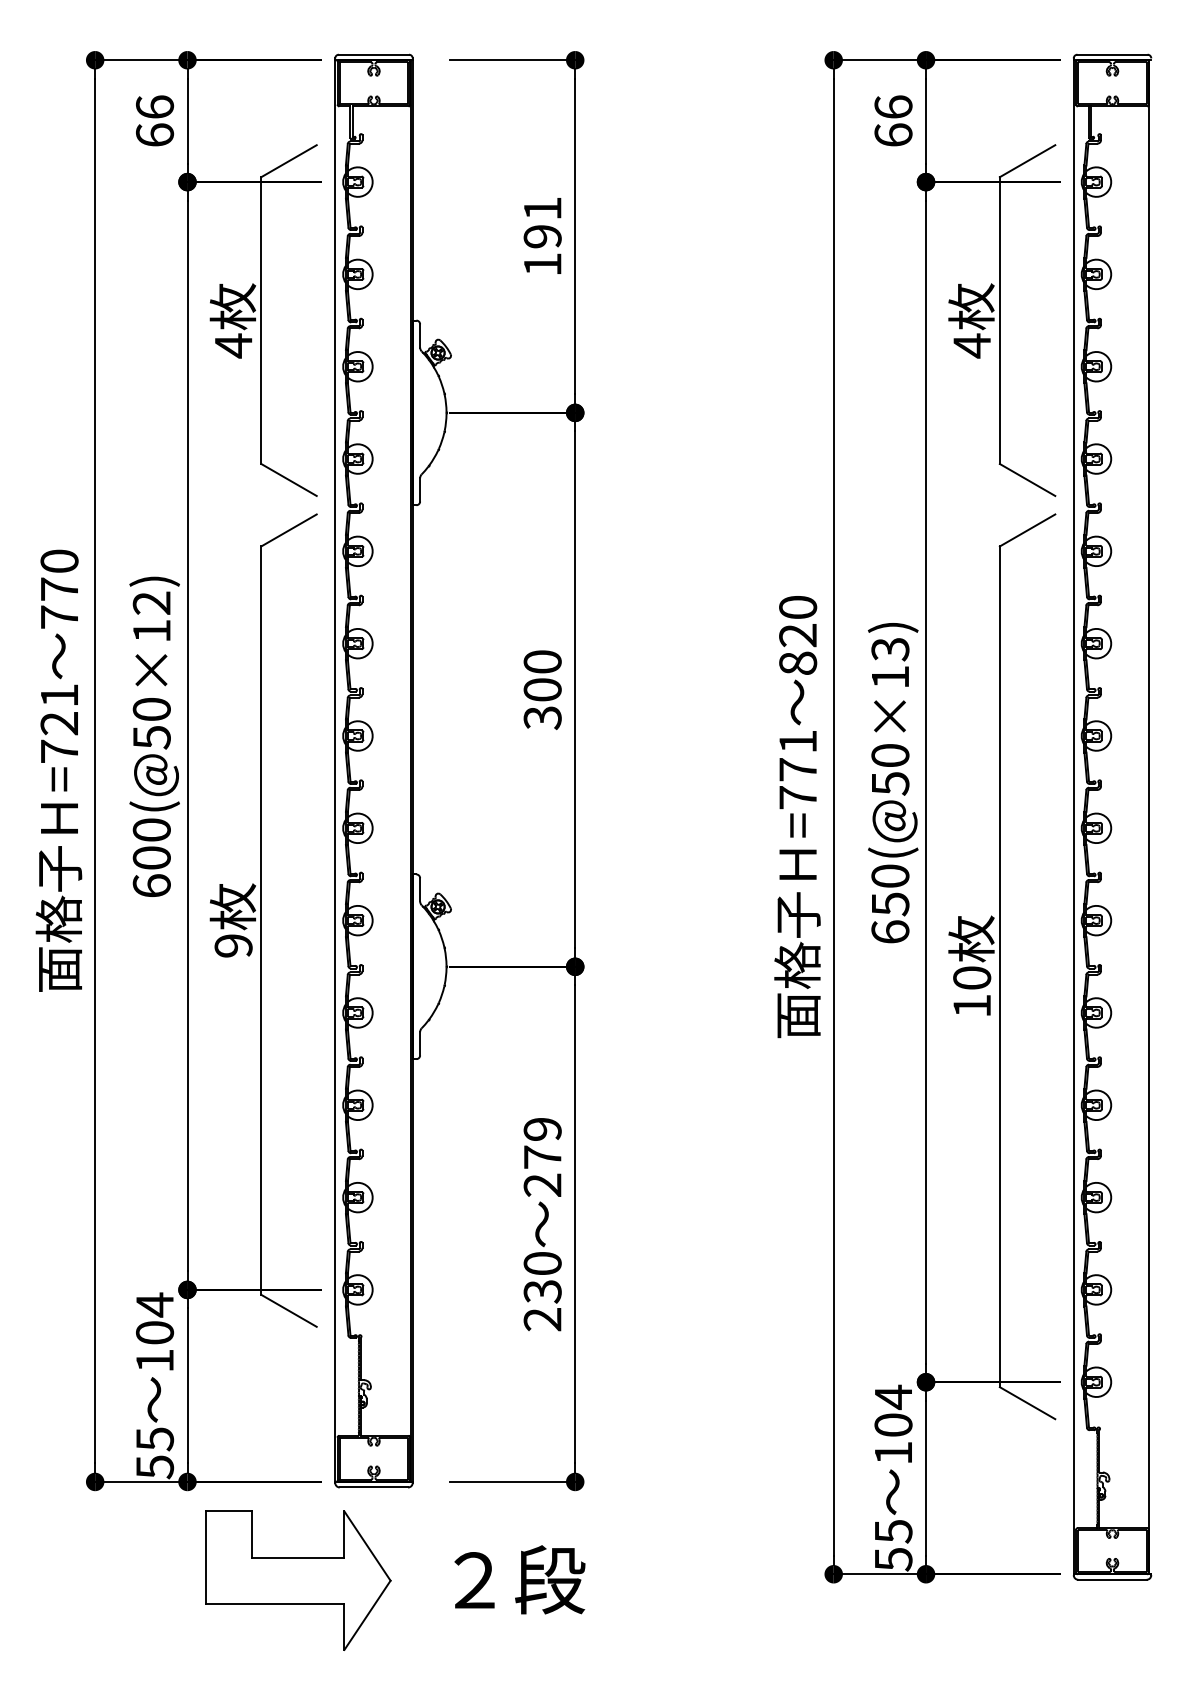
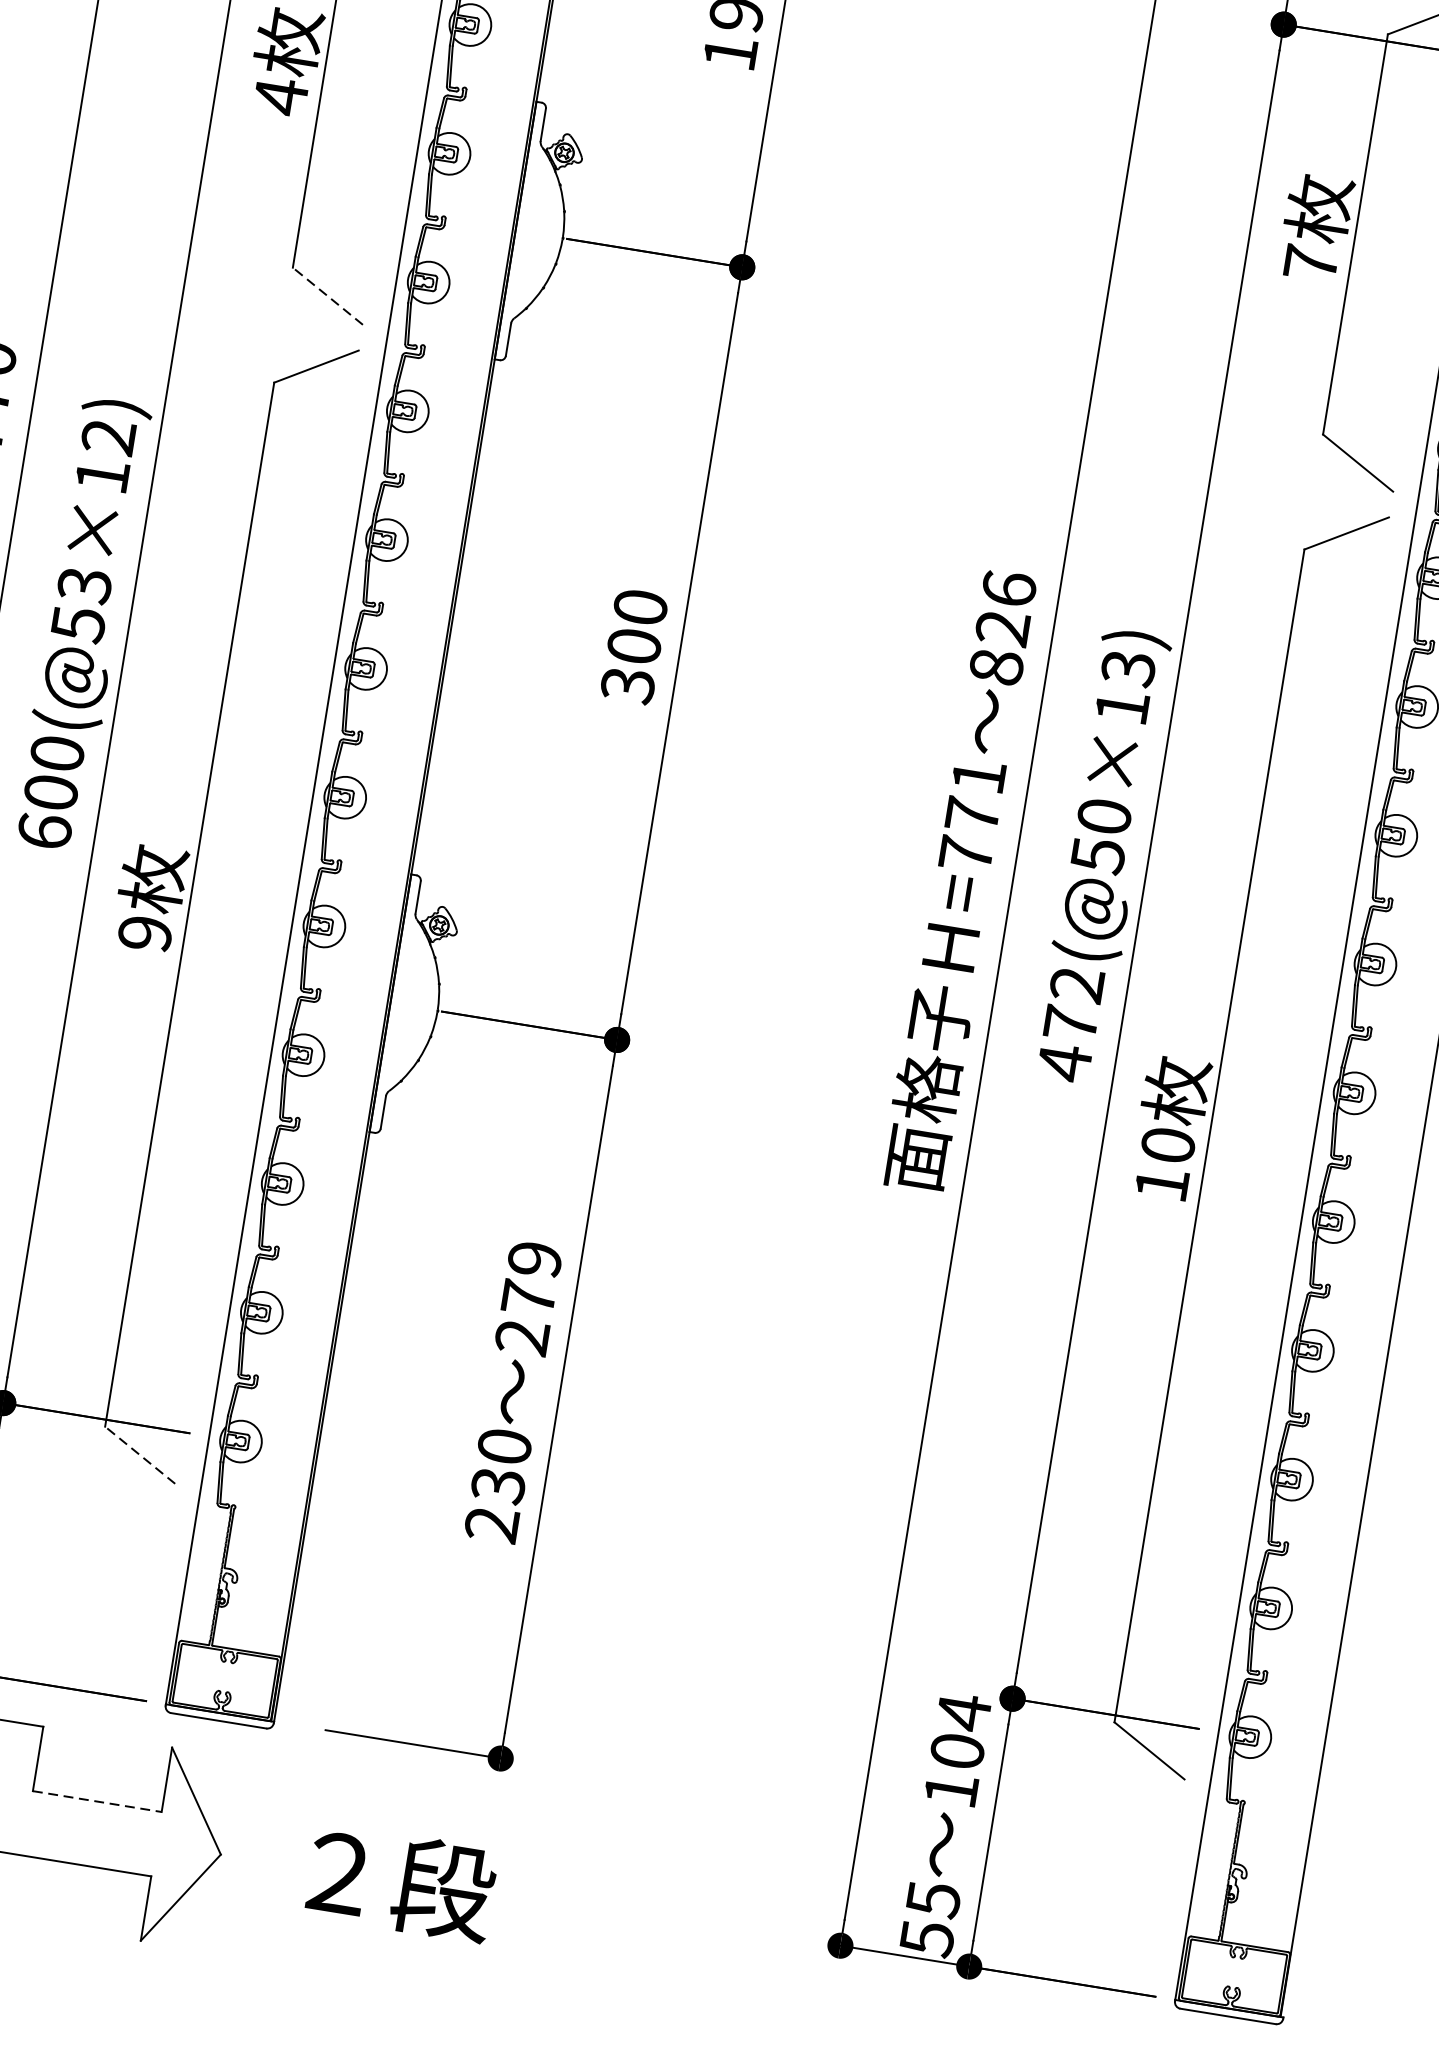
text: (971, 345) -> (1310, 262), 4 -> 7
line: (289, 480) -> (328, 297), solid -> dashed
text: (798, 606) -> (1009, 587), 820 -> 826
text: (151, 709) -> (84, 585), 600(@50×12) -> 600(@53×12)
text: (890, 904) -> (1070, 1024), 650(@50×13) -> 472(@50×13)
line: (289, 1310) -> (140, 1454), solid -> dashed
line: (298, 1557) -> (97, 1801), solid -> dashed

